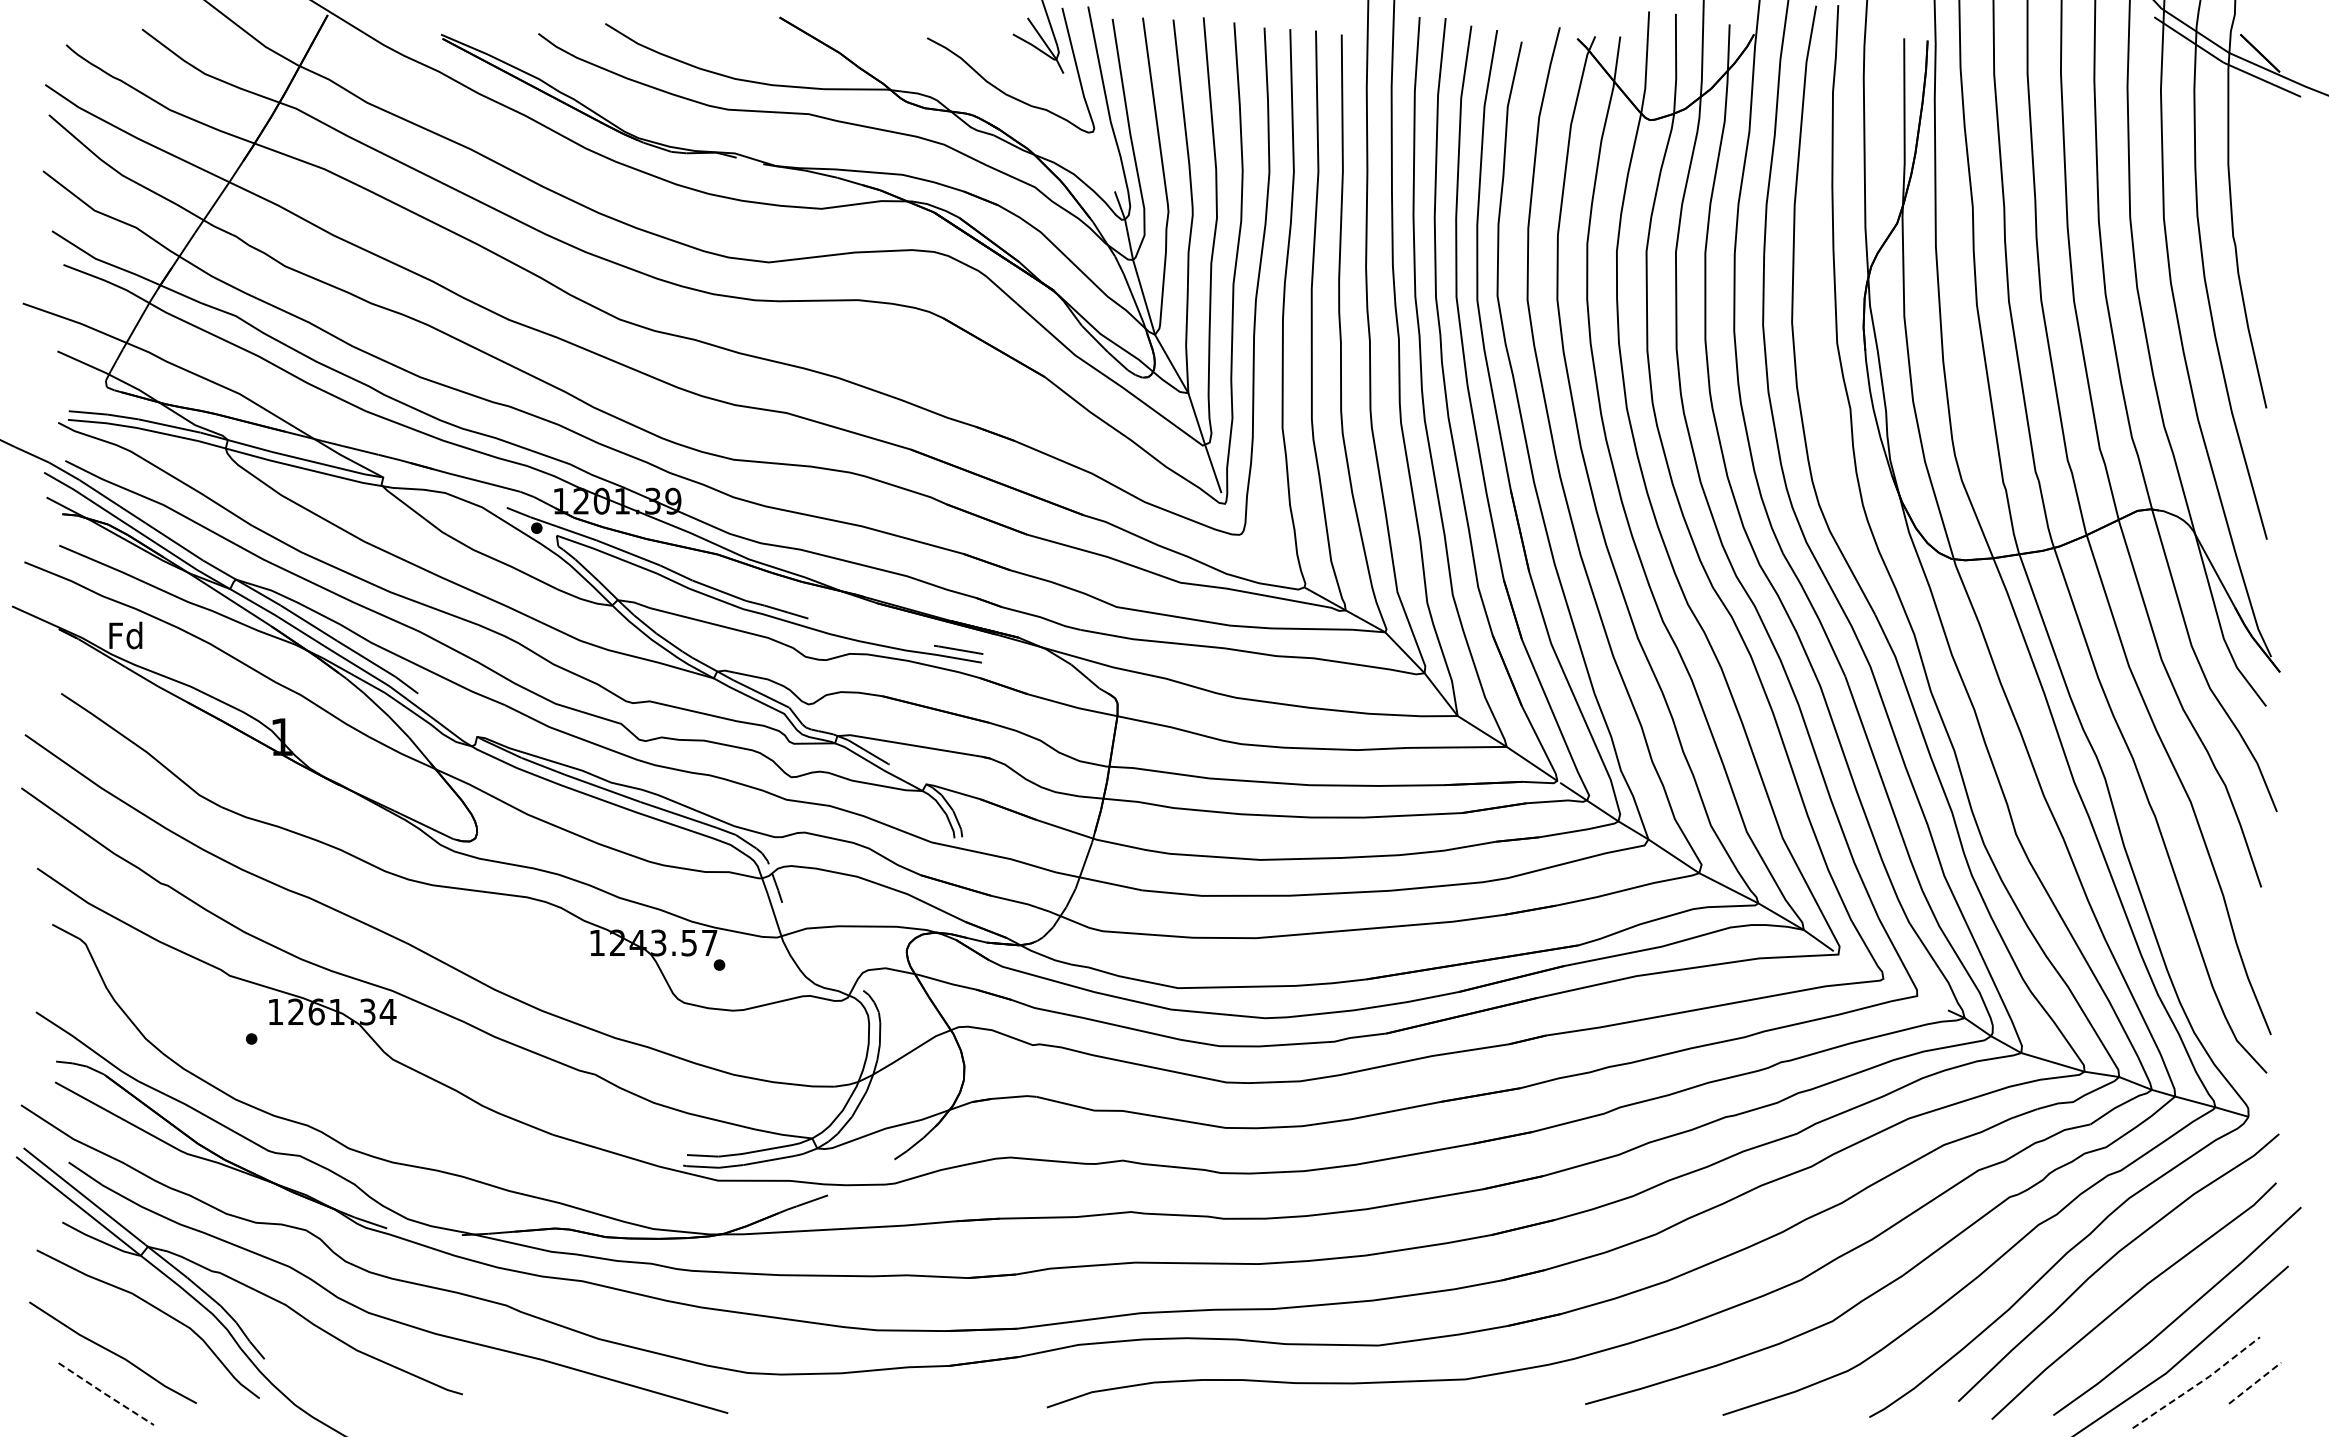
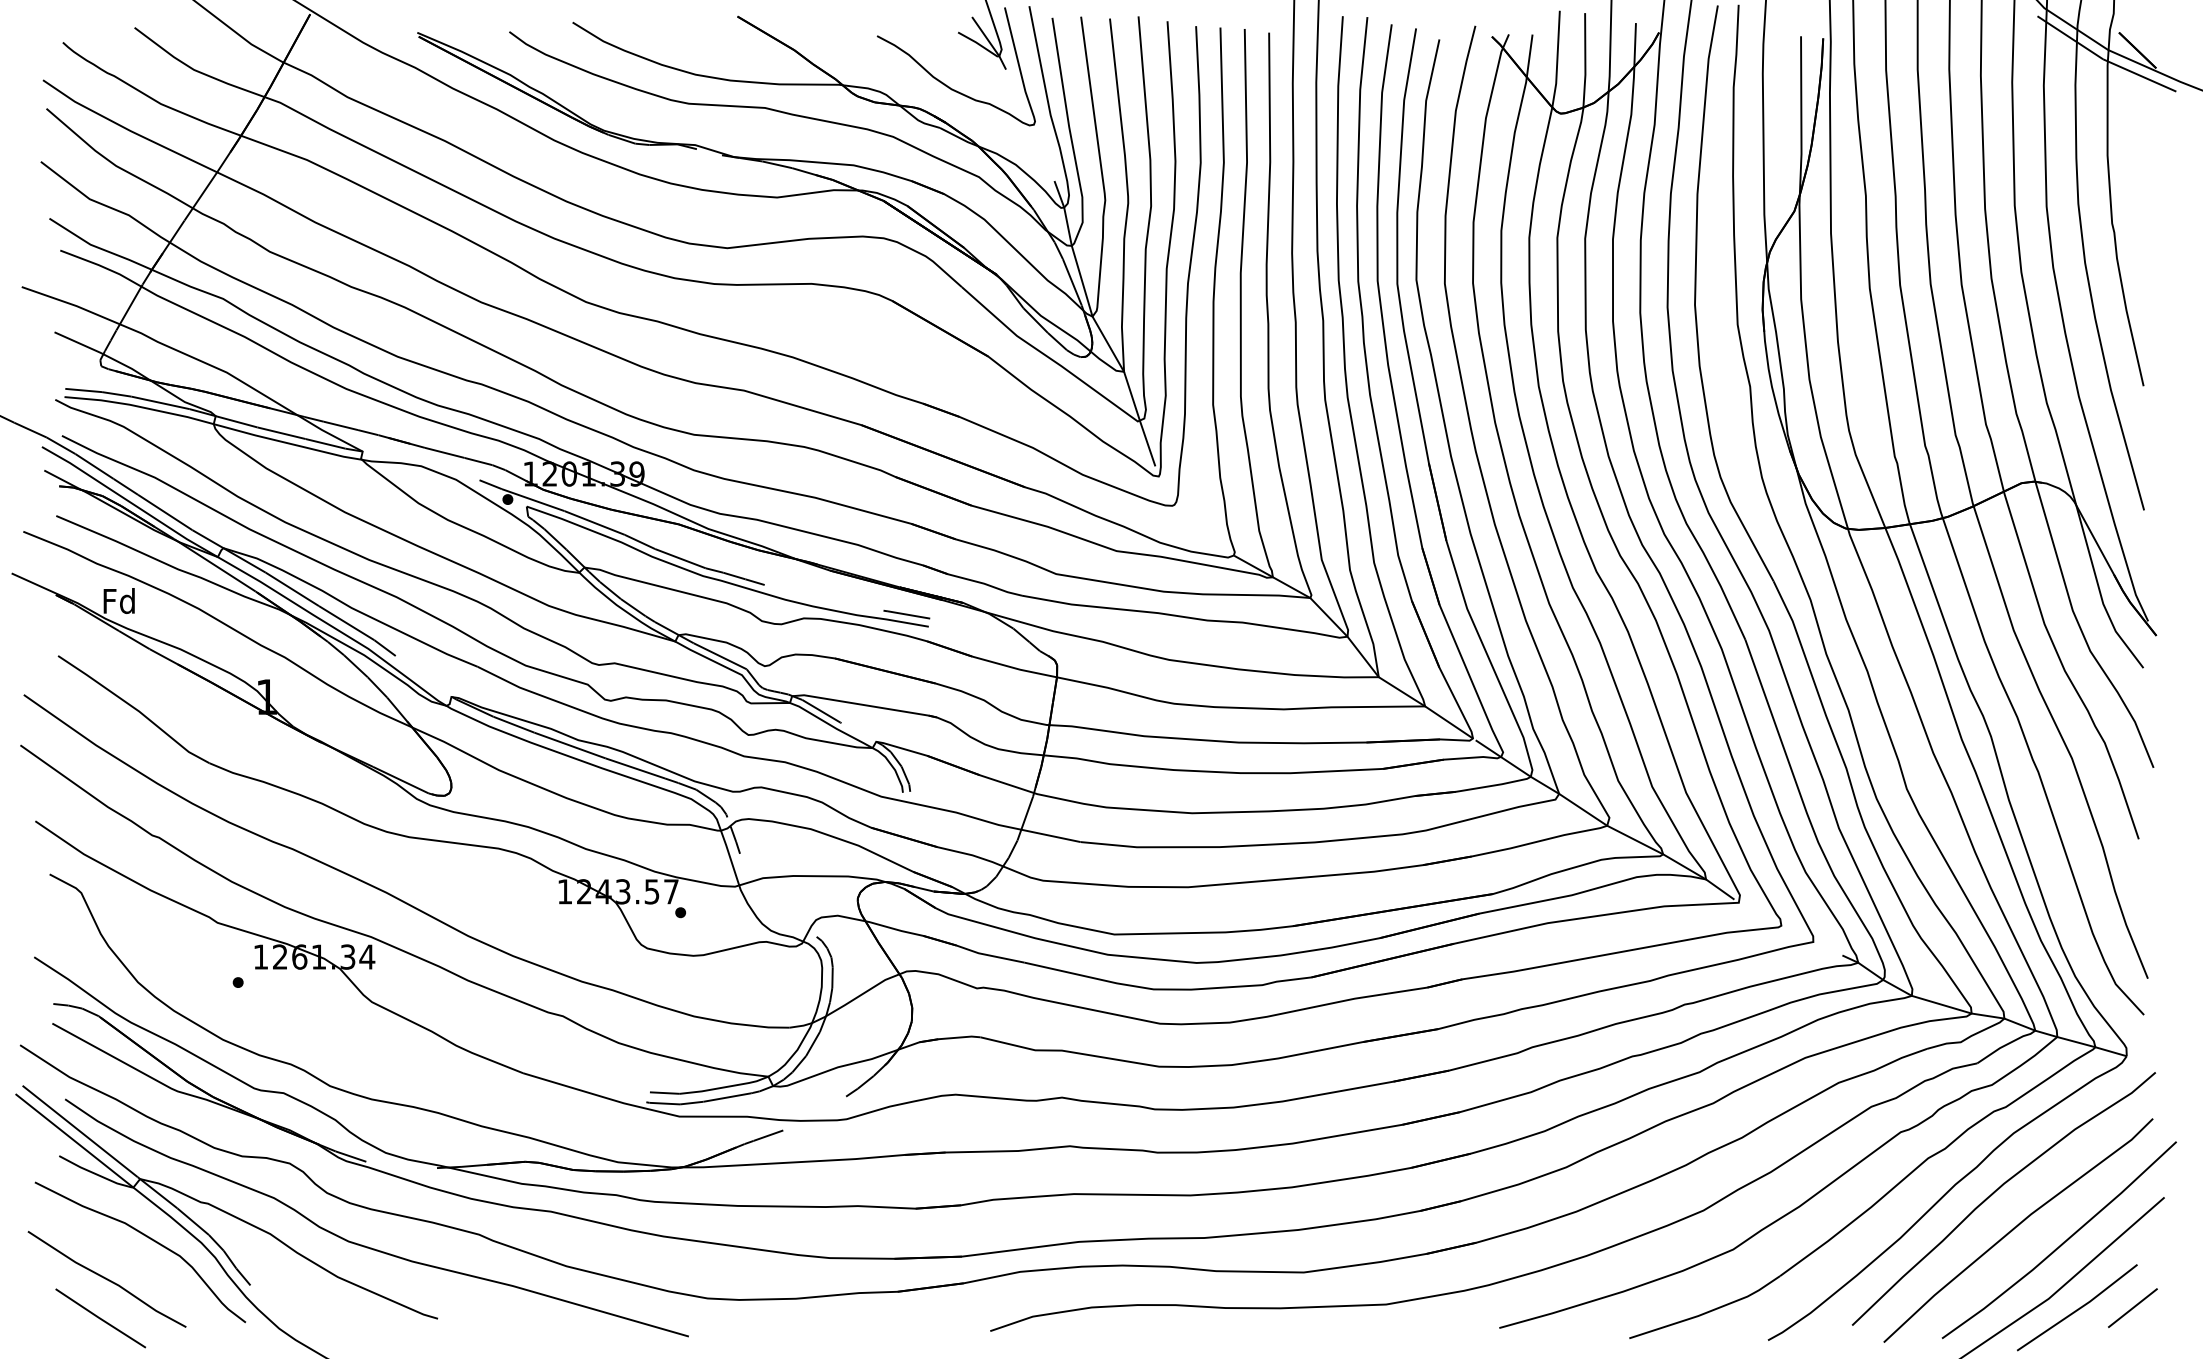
line: (2255, 1382) -> (2133, 1307), dashed -> solid
line: (2198, 1384) -> (2079, 1309), dashed -> solid
line: (105, 1394) -> (100, 1318), dashed -> solid

